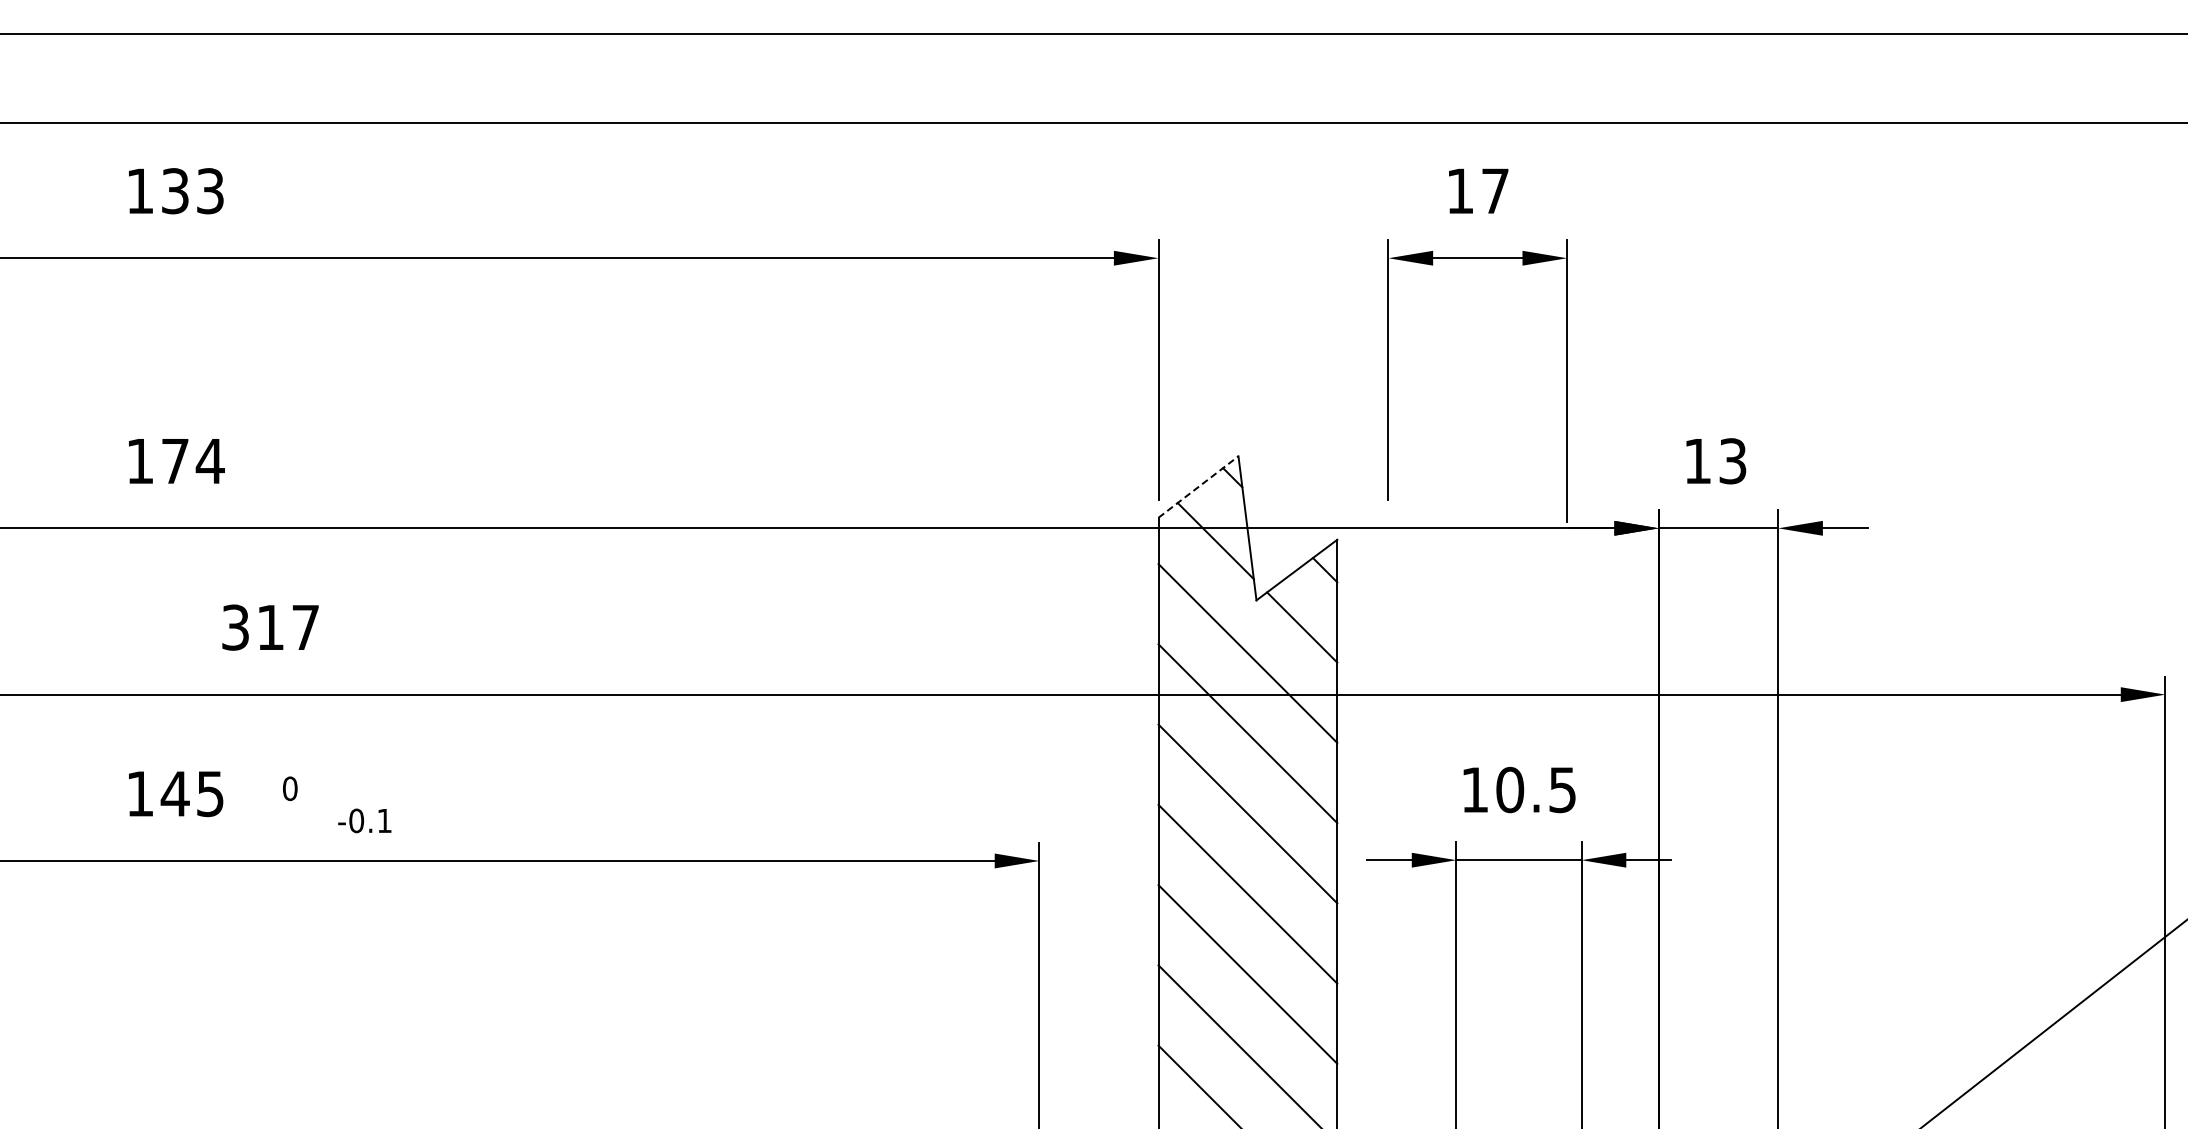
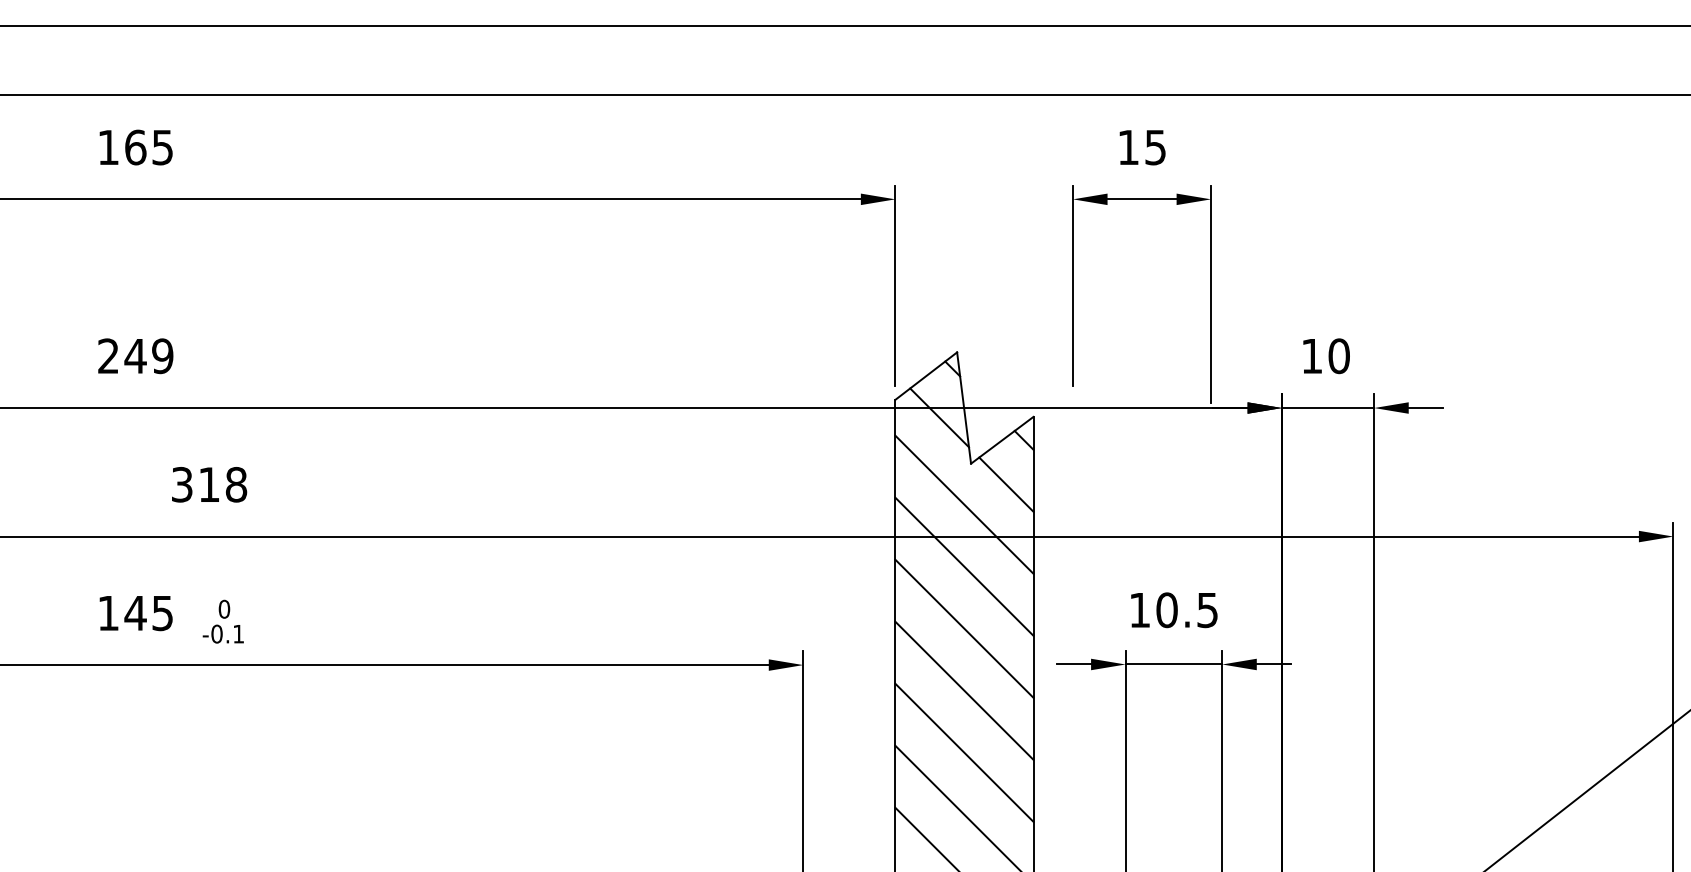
text: (192, 191) -> (148, 147), 133 -> 165
text: (1495, 191) -> (1155, 147), 17 -> 15
text: (175, 461) -> (135, 356), 174 -> 249
text: (1732, 461) -> (1338, 356), 13 -> 10
line: (1198, 486) -> (926, 375), dashed -> solid
text: (305, 627) -> (236, 484), 317 -> 318
text: (364, 820) -> (223, 633), moved

